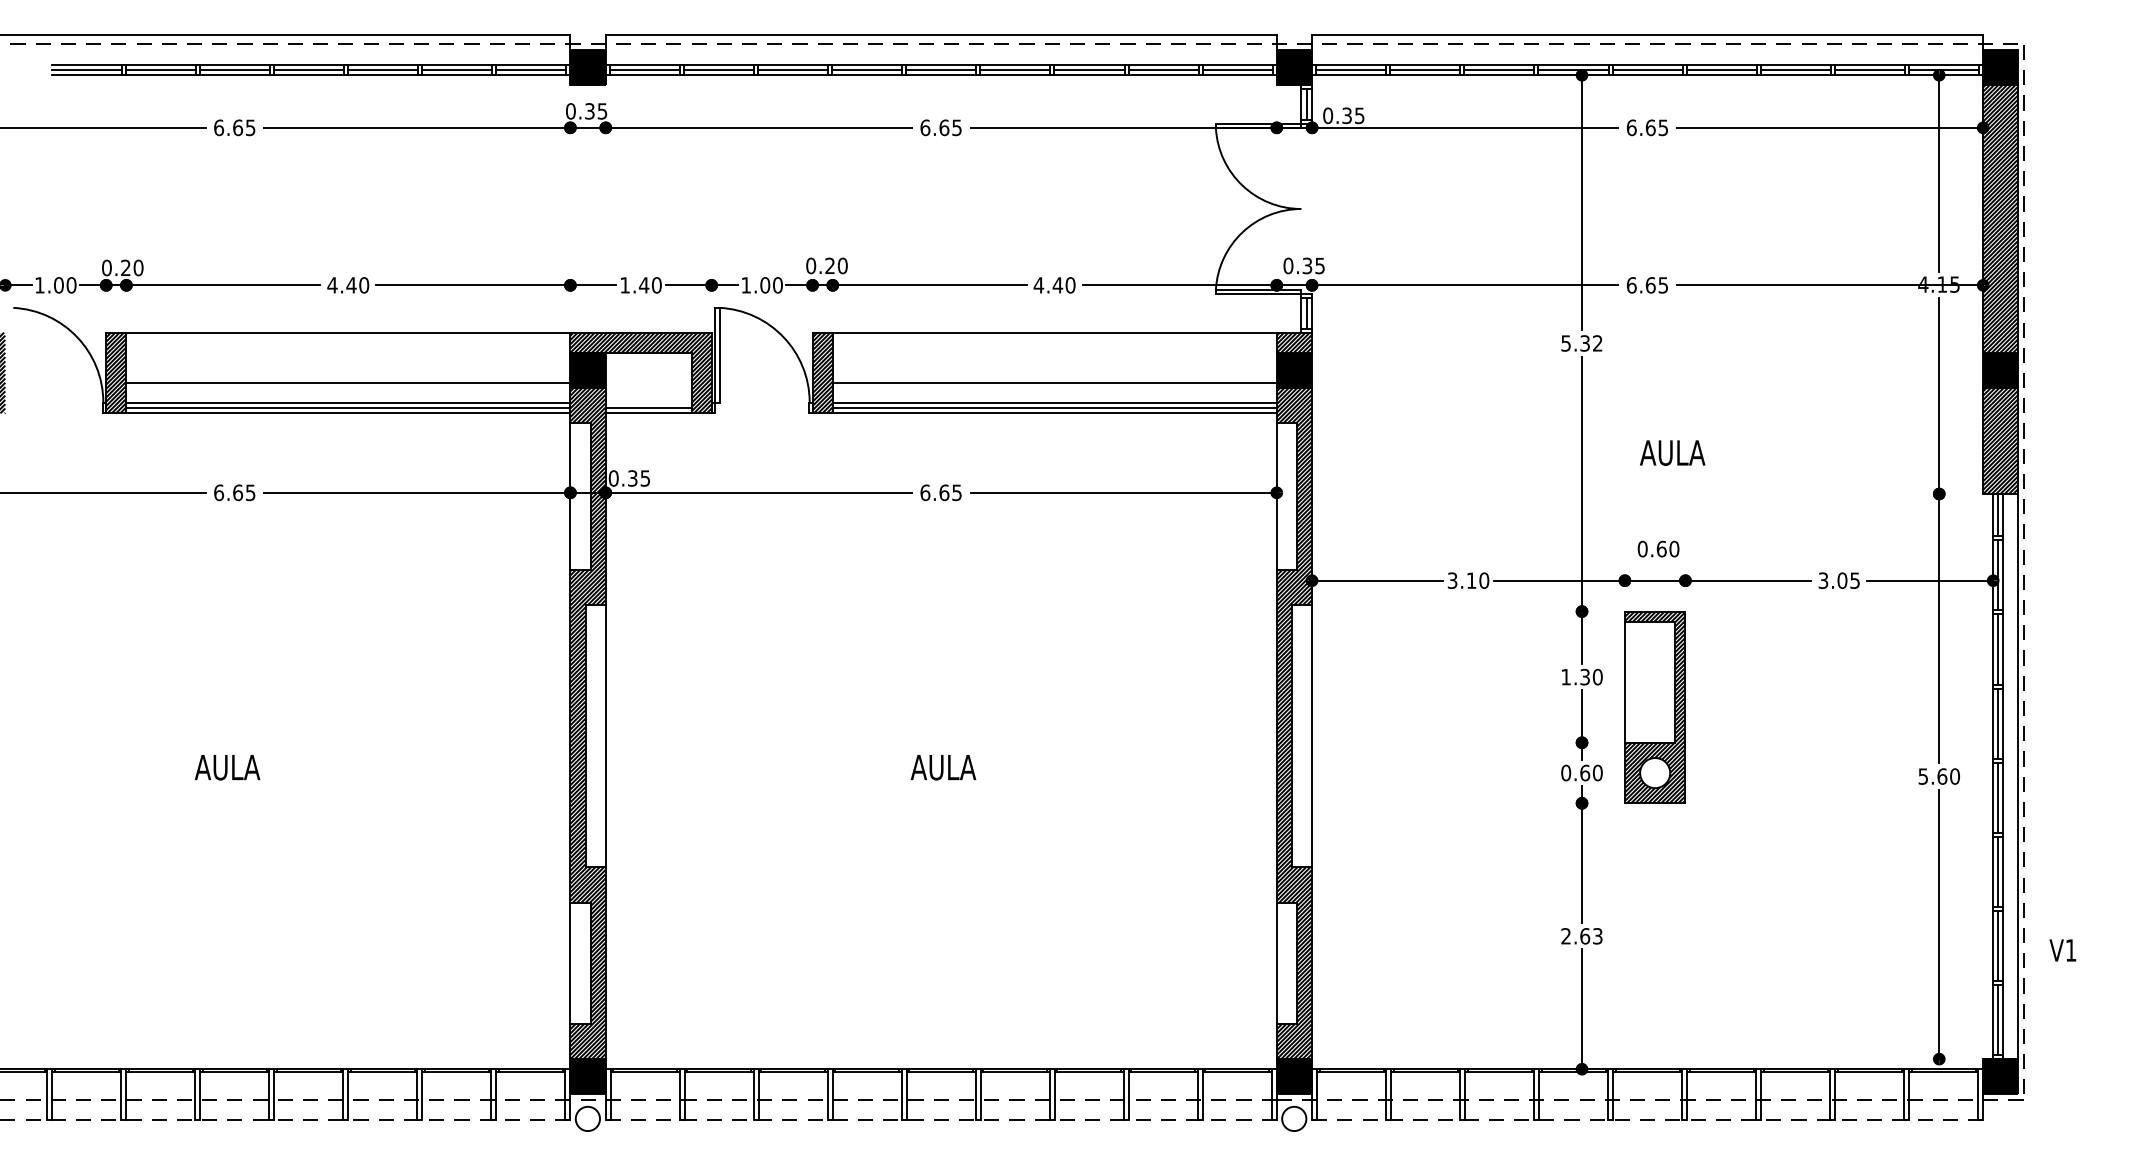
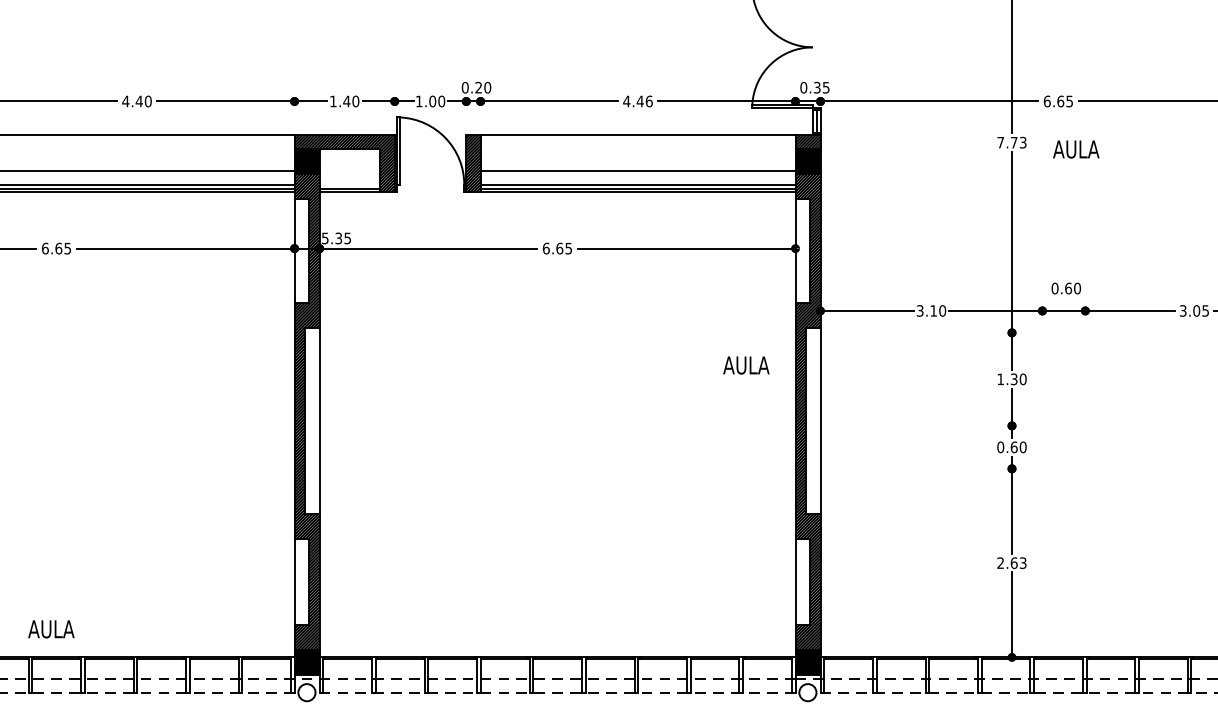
text: (1070, 285) -> (649, 101), 4.40 -> 4.46
text: (1581, 343) -> (1011, 142), 5.32 -> 7.73
text: (1672, 452) -> (1076, 149), moved
text: (613, 478) -> (325, 238), 0.35 -> 5.35
part: (1654, 707) -> (1063, 400), removed
text: (227, 767) -> (51, 629), moved
text: (943, 767) -> (746, 365), moved

